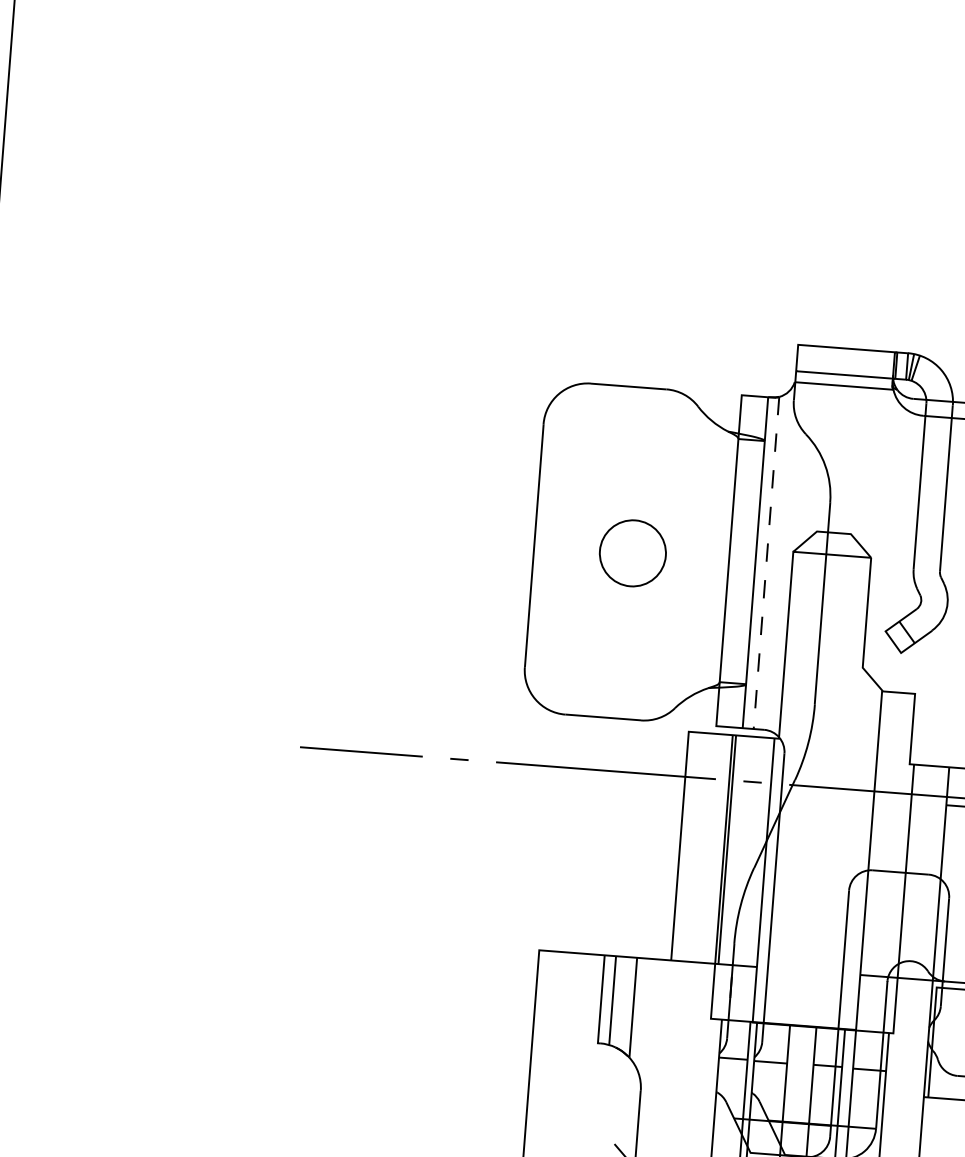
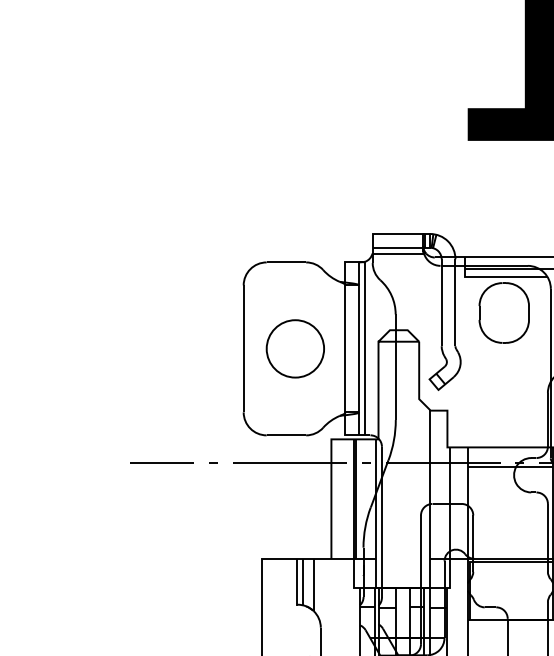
part: (631, 552) -> (294, 348), size x1.67
line: (767, 562) -> (365, 348), dashed -> solid

